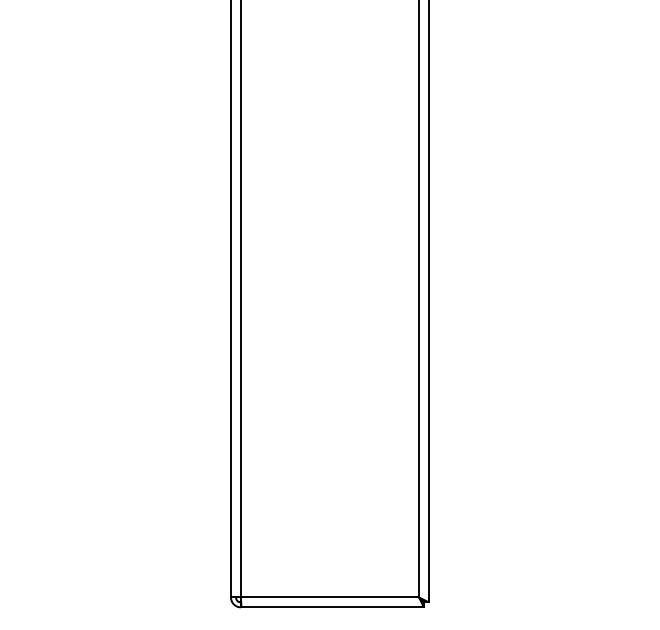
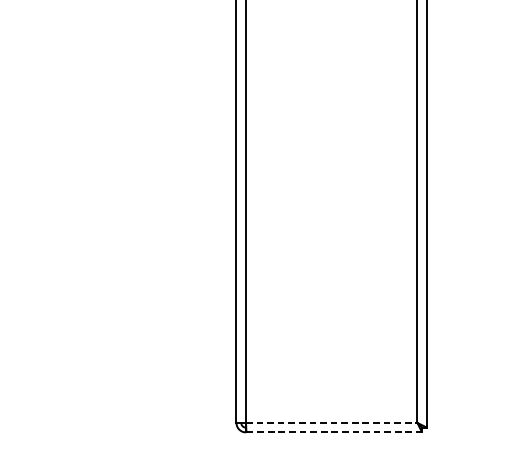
line: (330, 597) -> (332, 422), solid -> dashed
line: (333, 607) -> (335, 432), solid -> dashed

